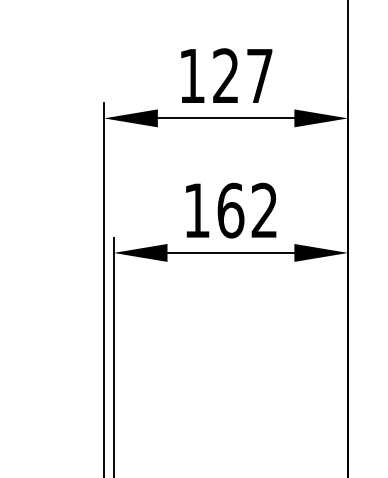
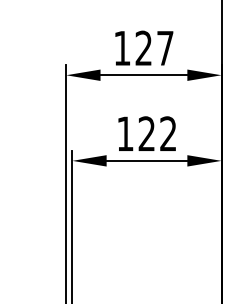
text: (230, 209) -> (146, 133), 162 -> 122

